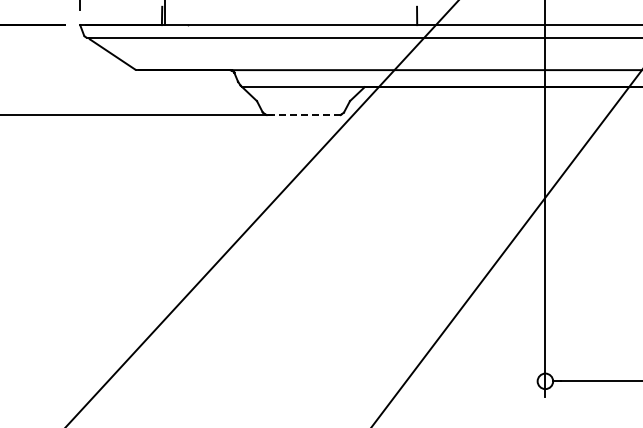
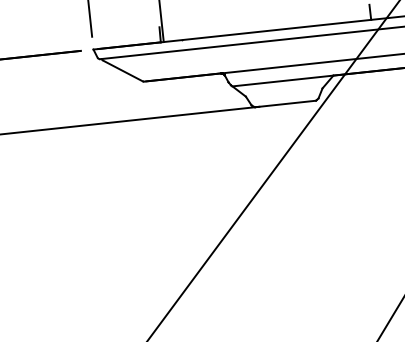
line: (303, 115) -> (285, 104), dashed -> solid

